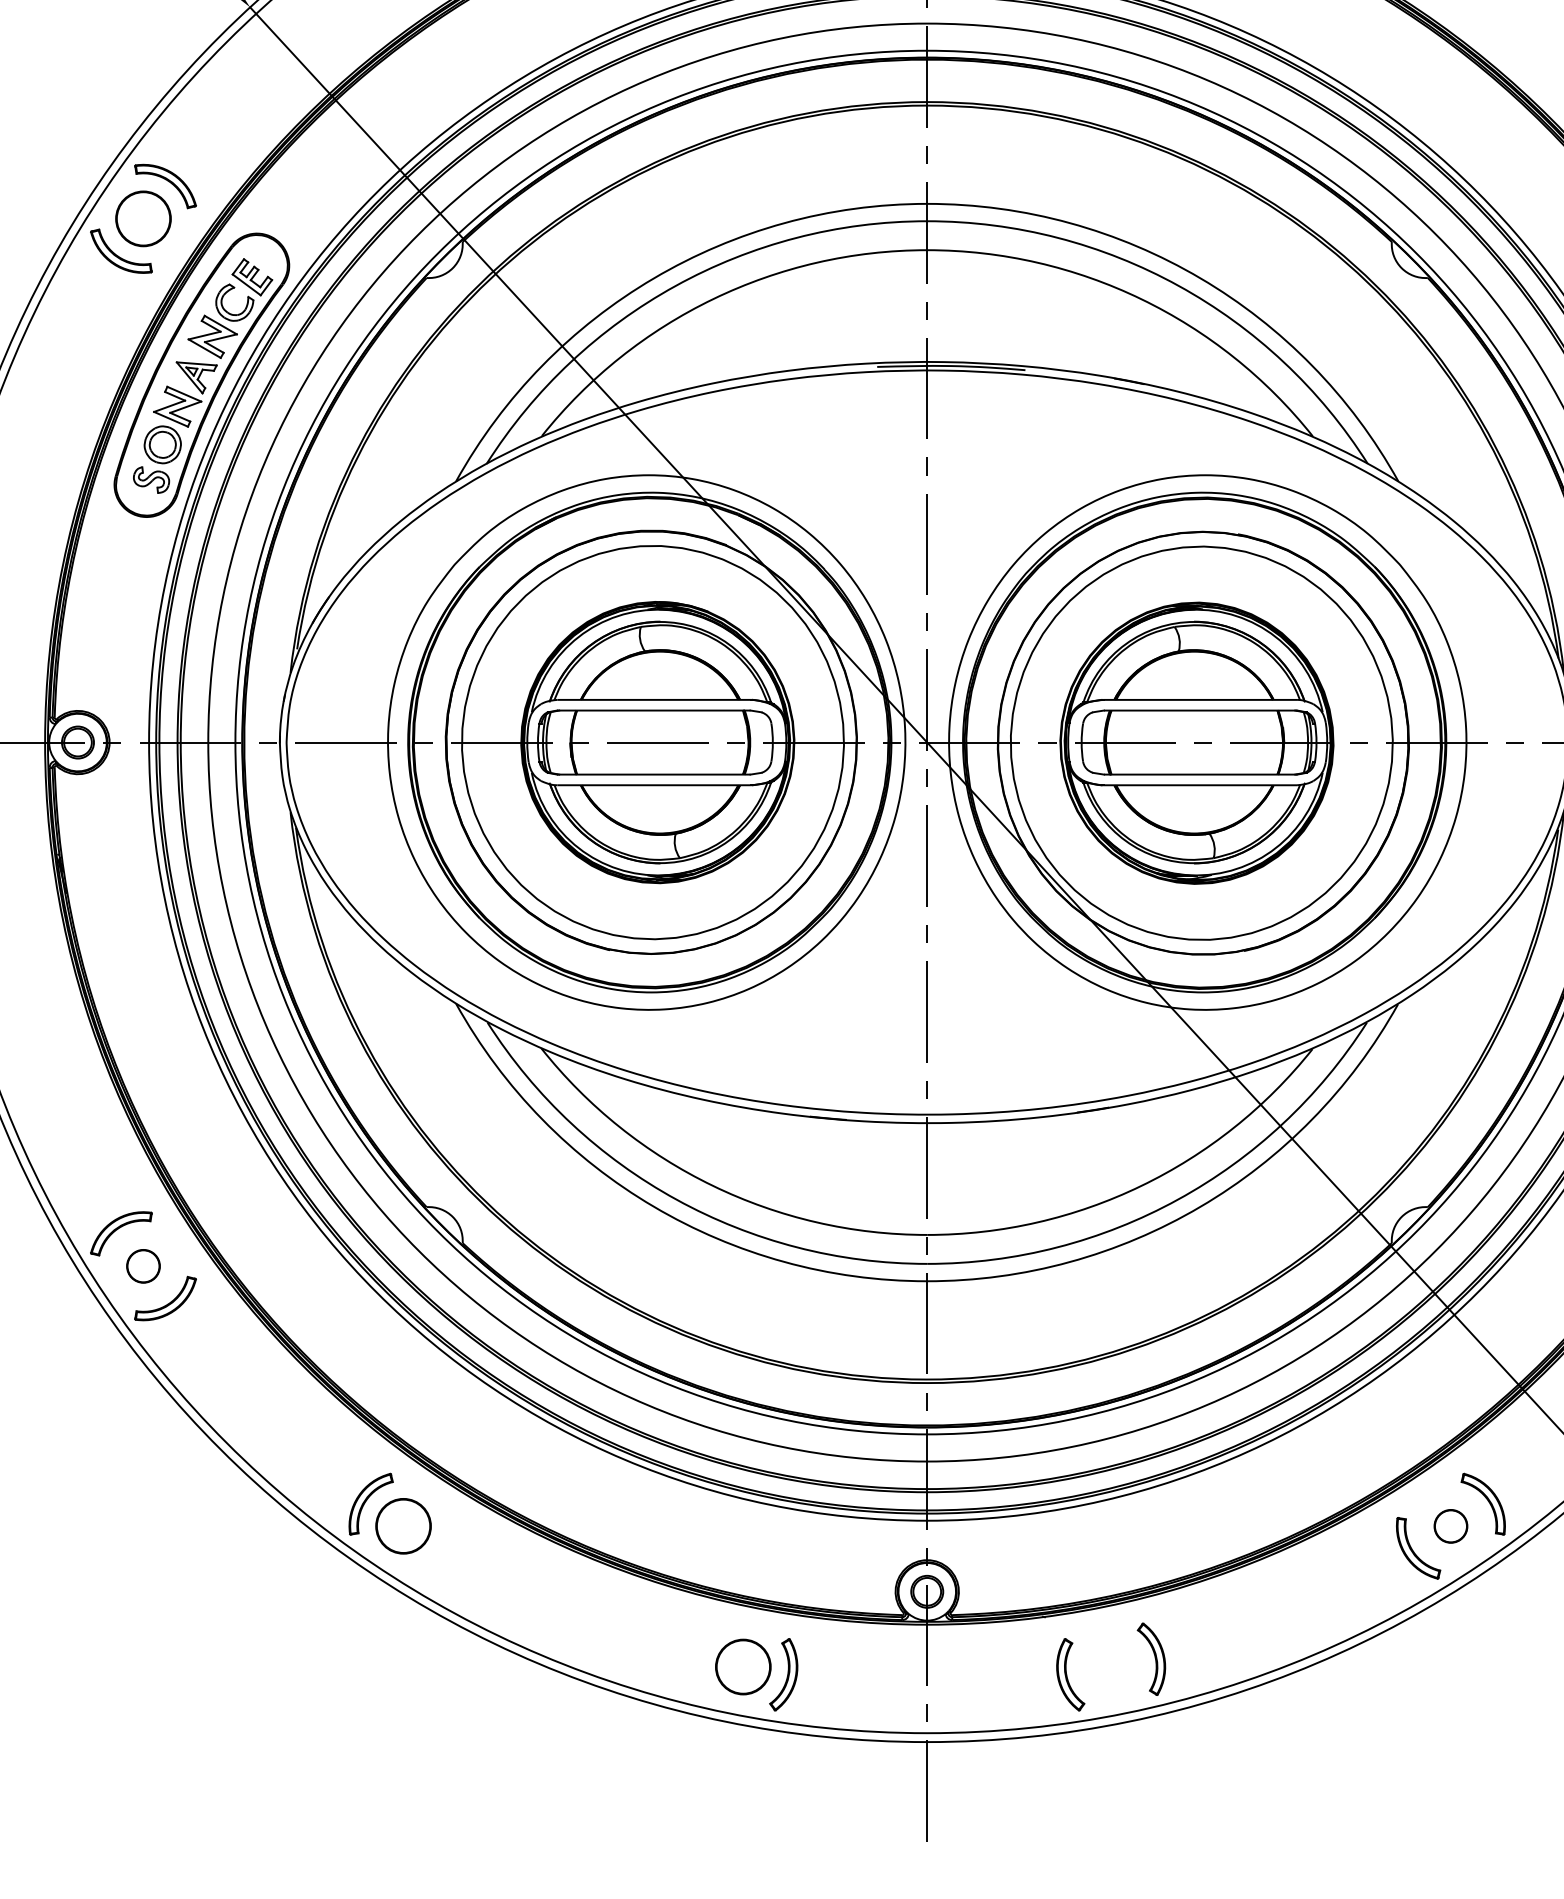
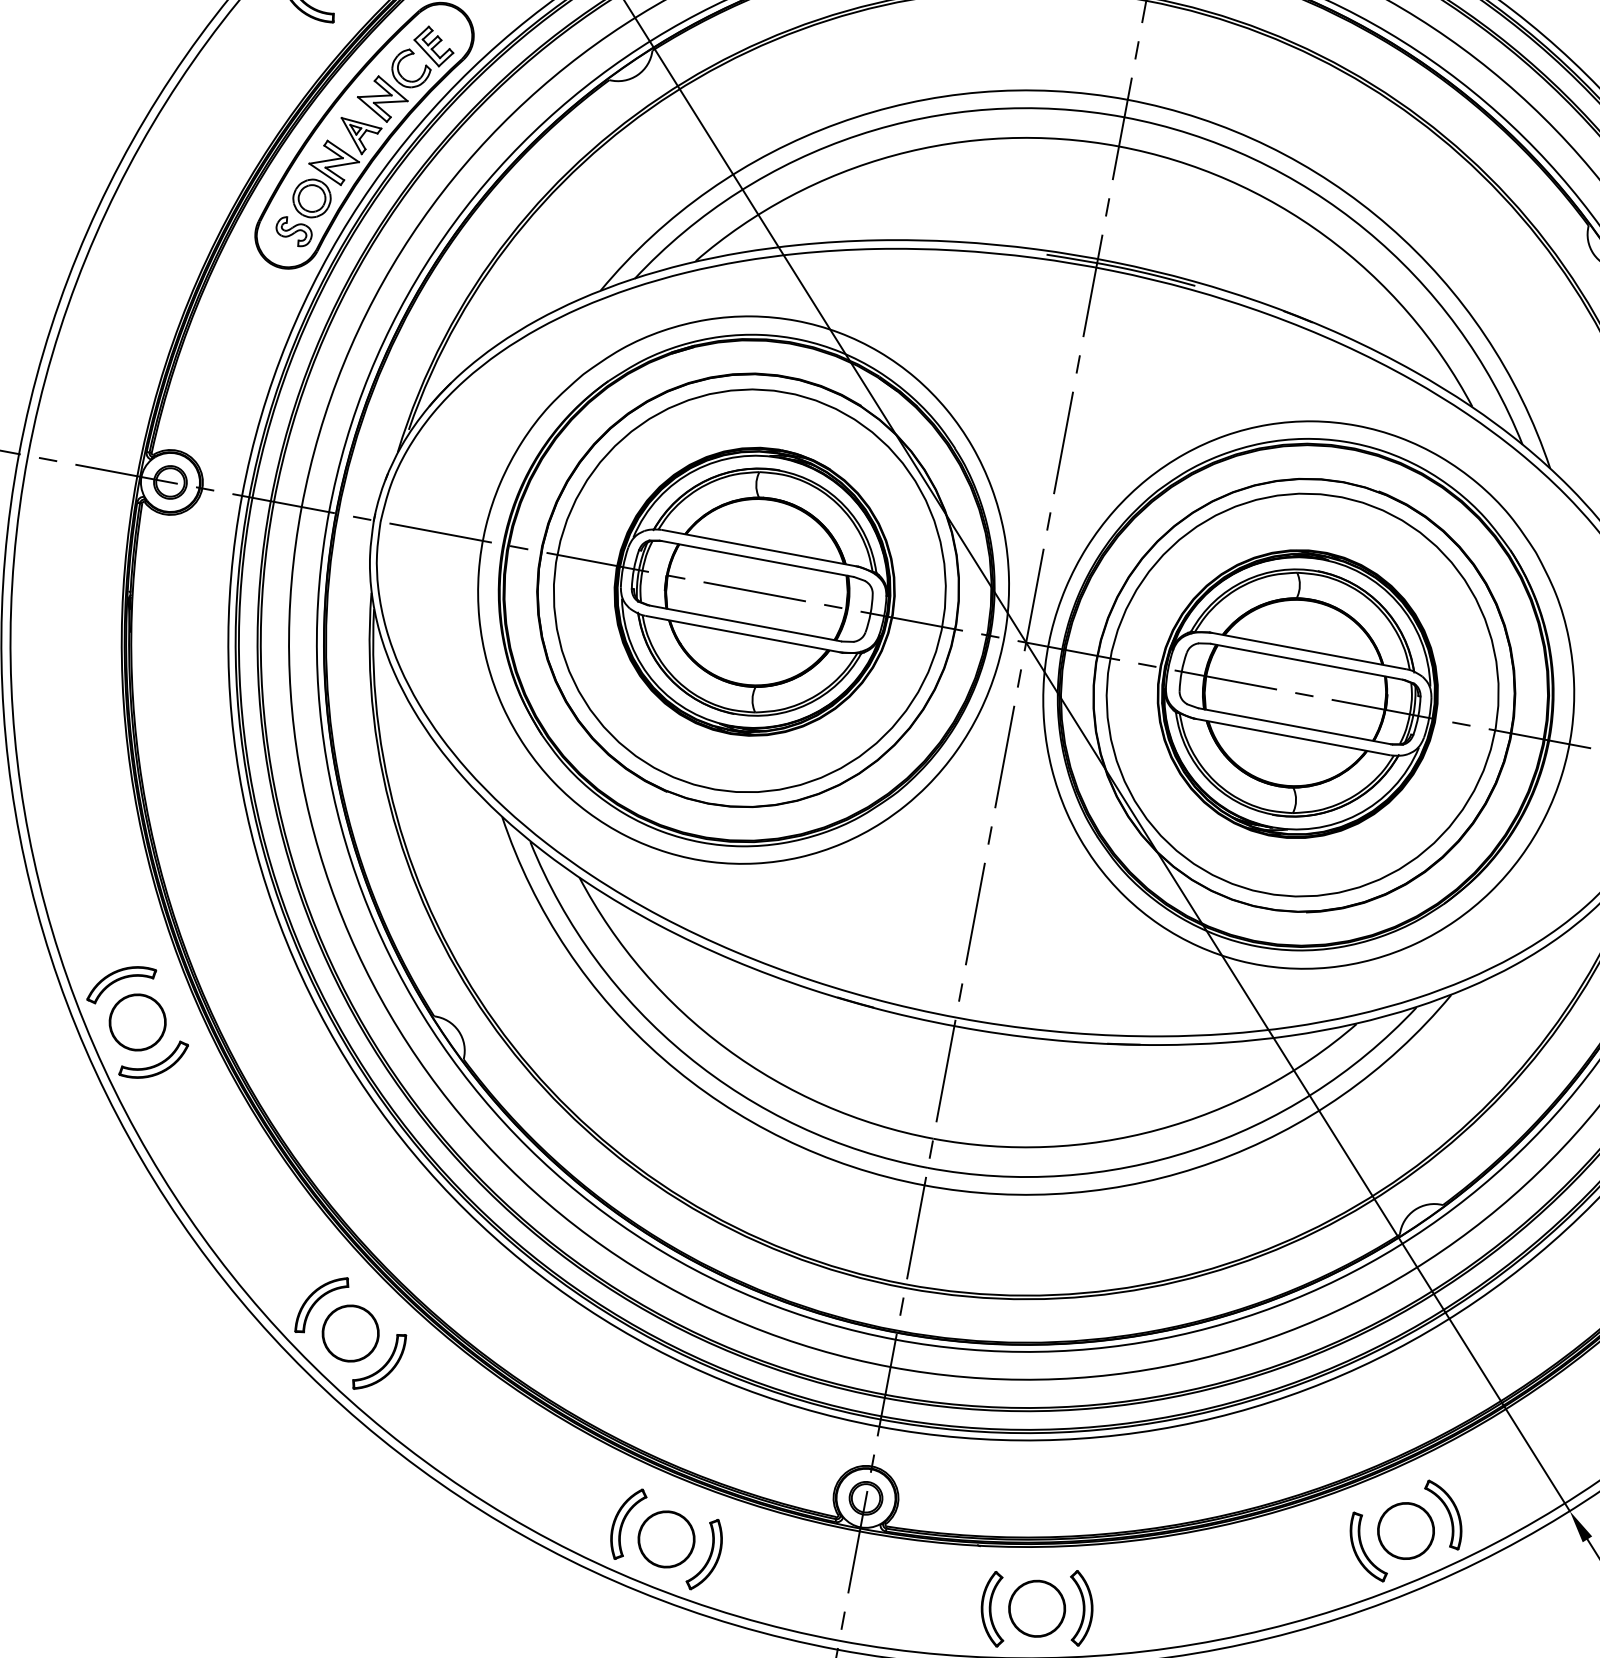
circle: (143, 1266) -> (137, 1022), size x1.67
part: (1450, 1526) -> (1405, 1531), size x1.67
part: (435, 1548) -> (378, 1361), added
part: (702, 1658) -> (627, 1523), added
part: (1110, 1666) -> (1036, 1608), added

